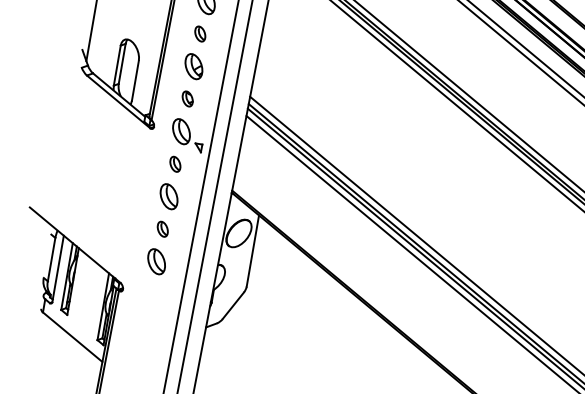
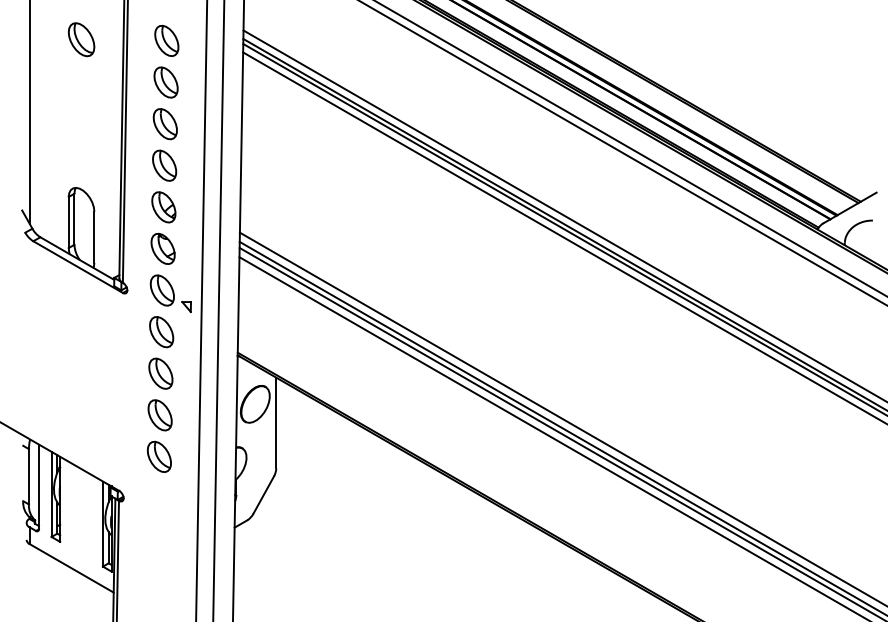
part: (200, 33) -> (164, 165), size x1.67
part: (187, 98) -> (162, 248), size x1.67
part: (175, 164) -> (161, 332), size x1.67
part: (162, 229) -> (159, 415), size x1.67

